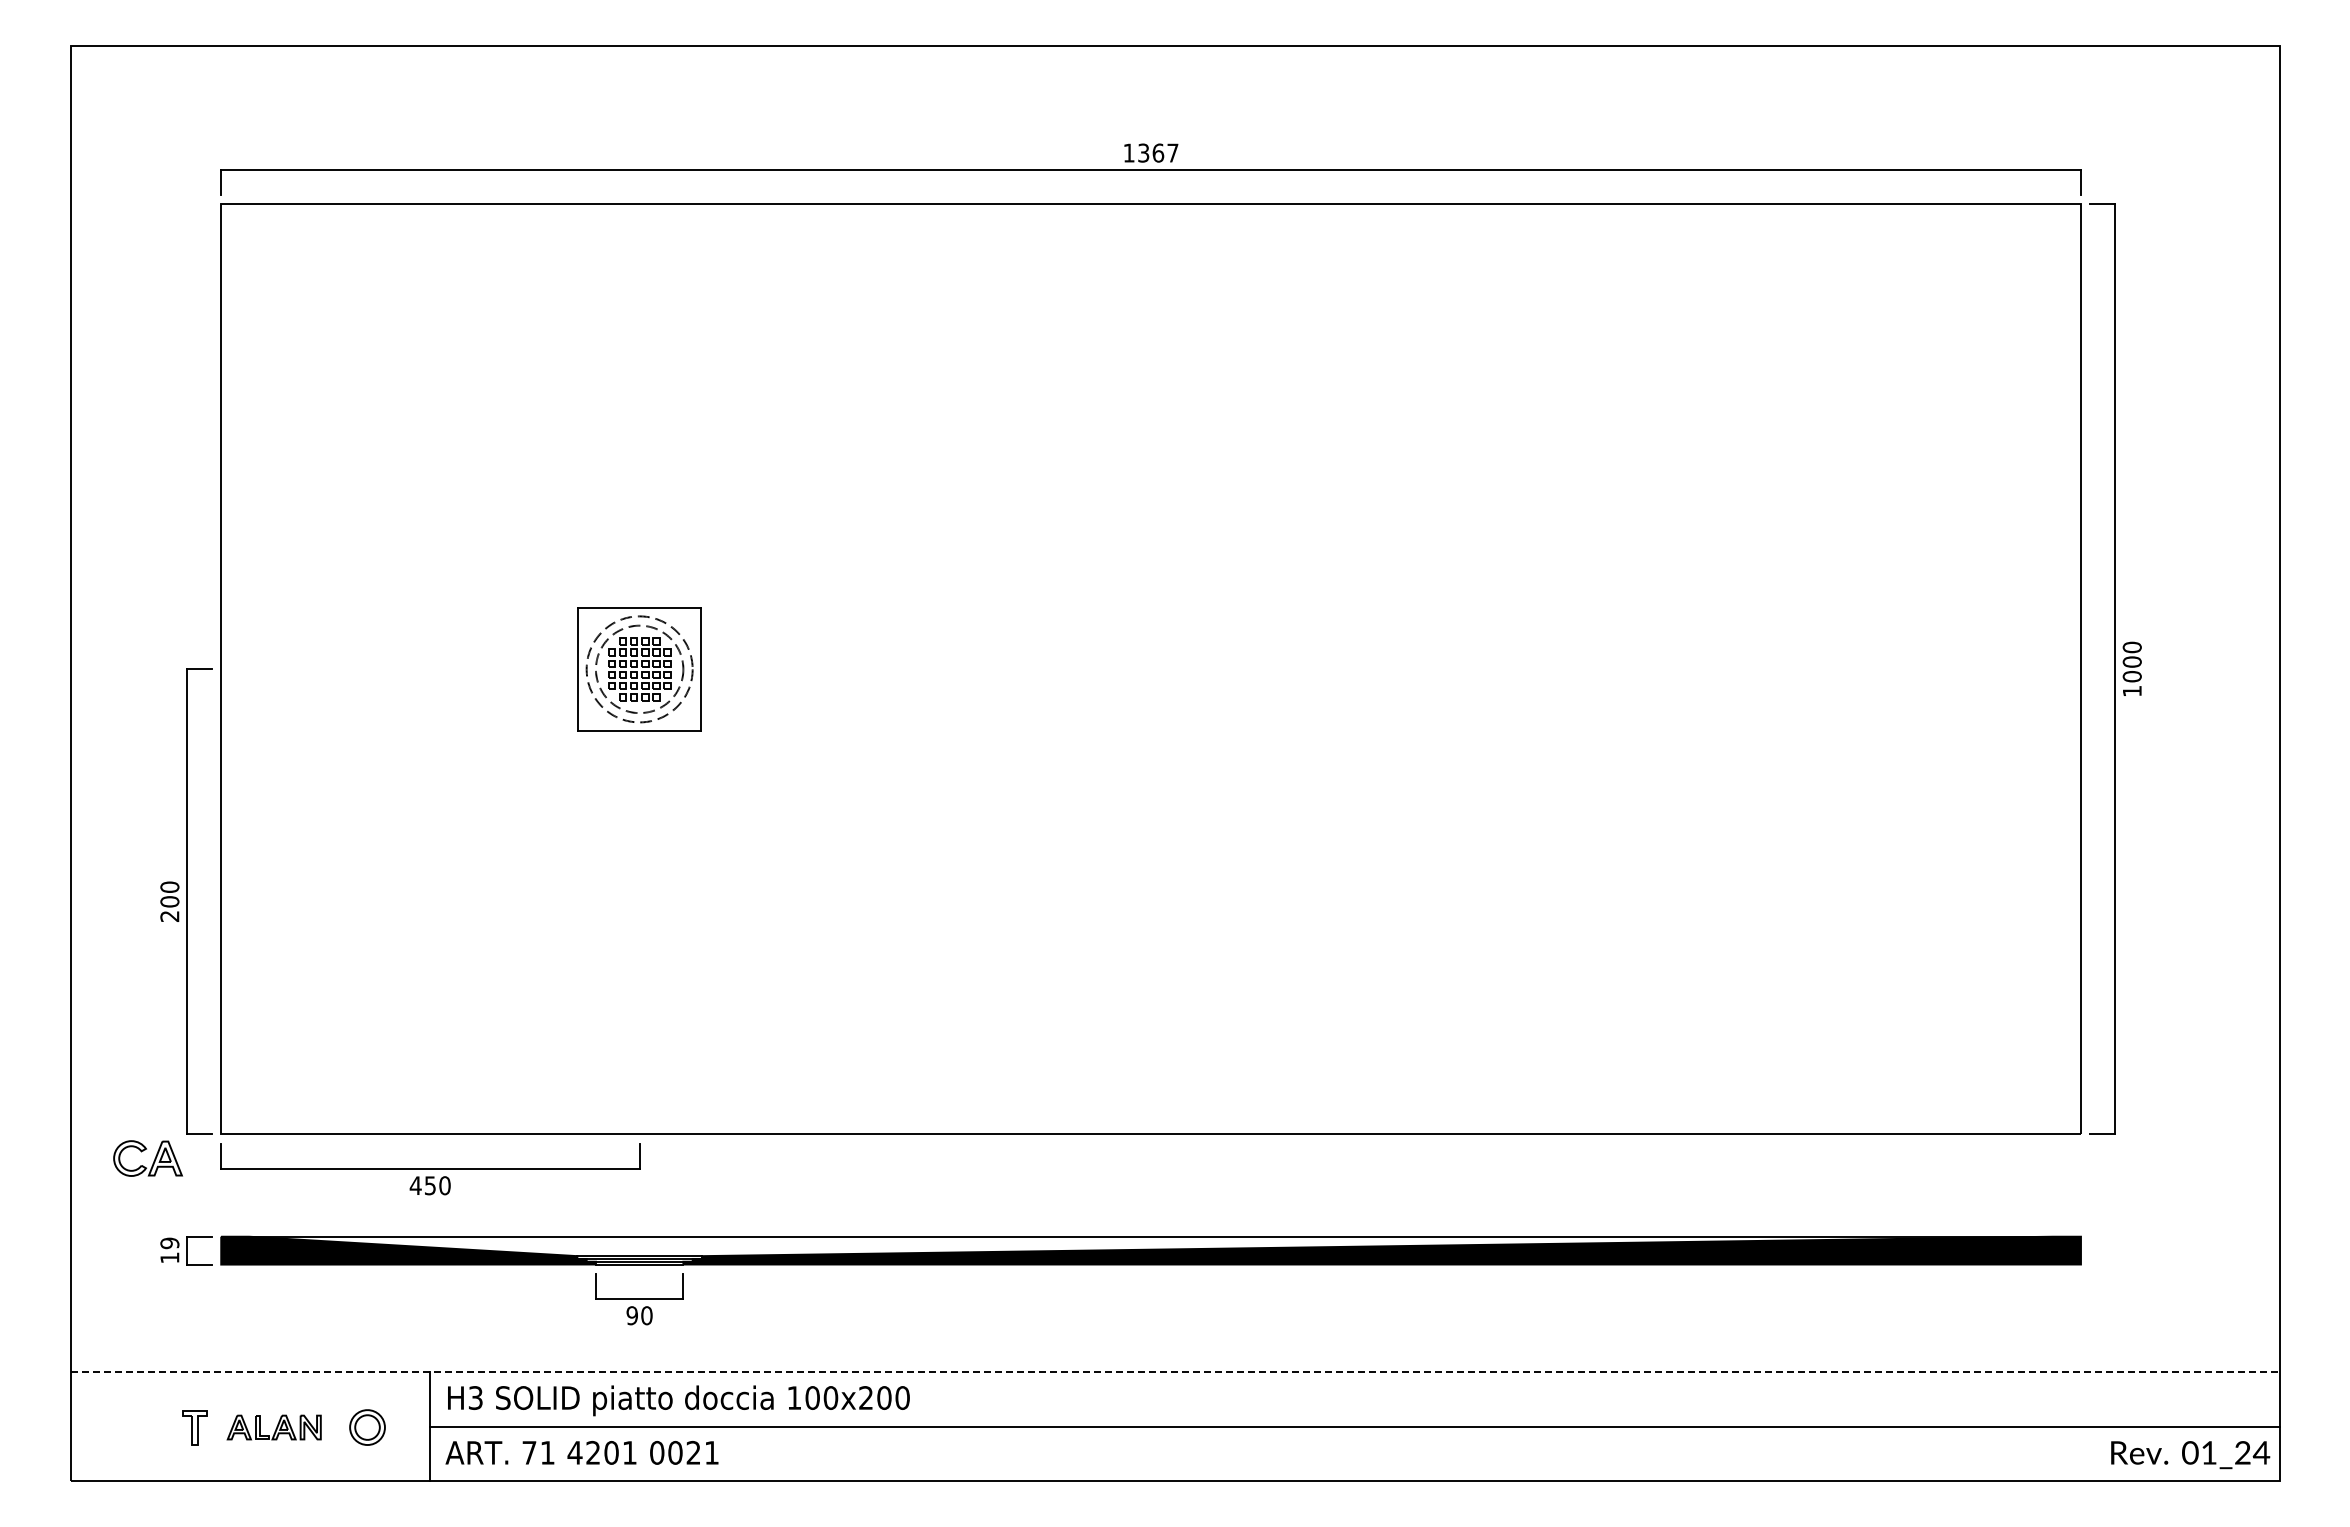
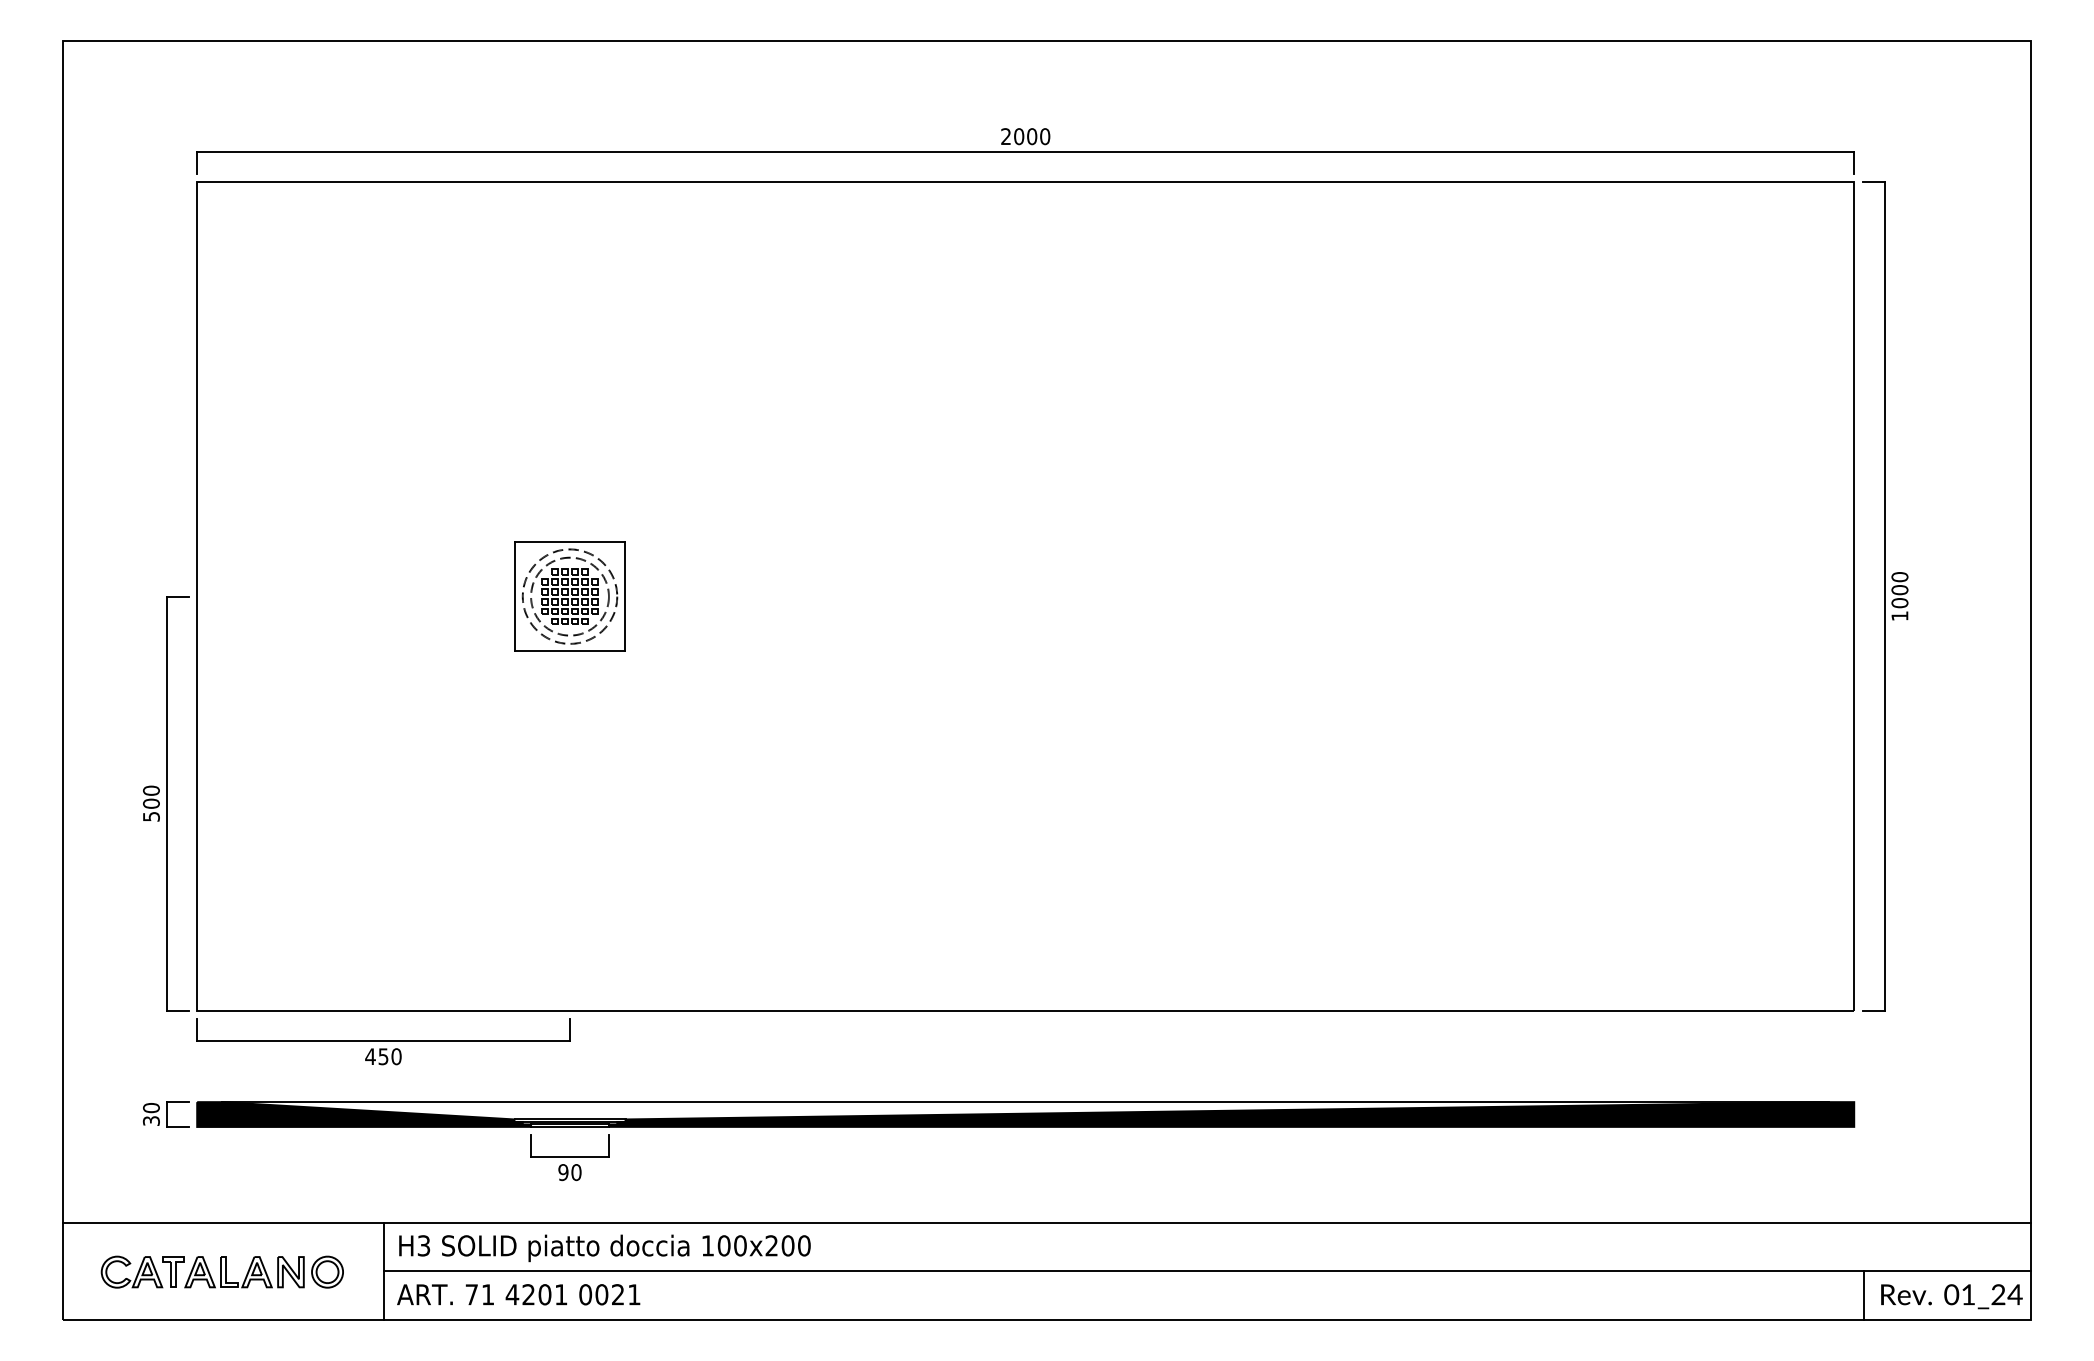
text: (1150, 152) -> (1025, 136), 1367 -> 2000
text: (169, 916) -> (151, 816), 200 -> 500
part: (153, 1161) -> (136, 1274), moved
text: (169, 1250) -> (151, 1114), 19 -> 30
line: (1175, 1371) -> (1047, 1222), dashed -> solid
part: (273, 1427) -> (243, 1272), size x1.43
line: (2091, 1453) -> (1863, 1295), added

